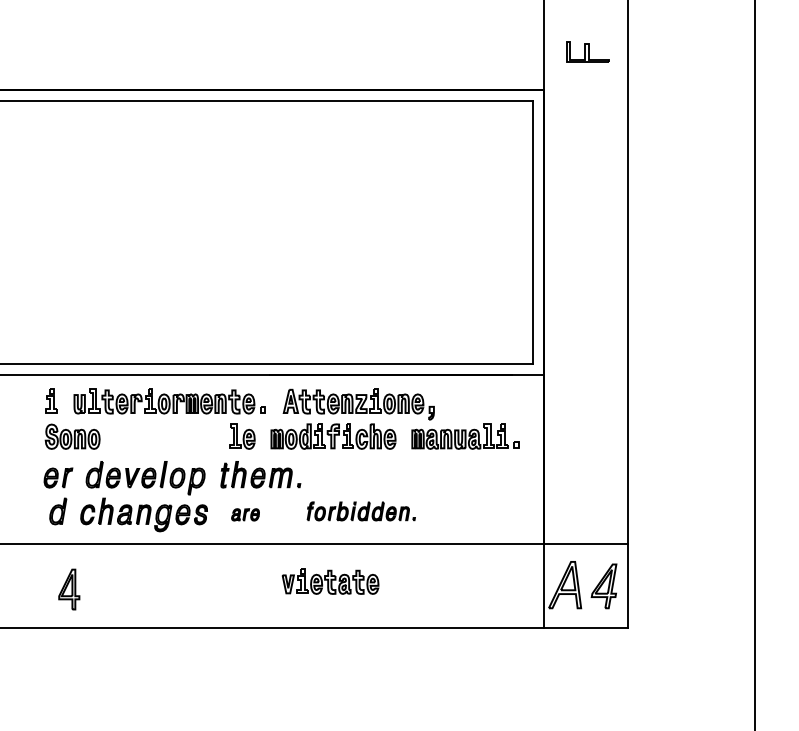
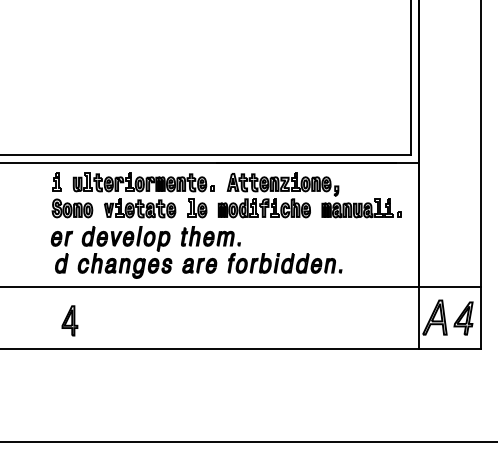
part: (360, 511) -> (284, 263), size x1.43
part: (245, 514) -> (199, 265), size x1.67
part: (330, 581) -> (140, 208), moved

